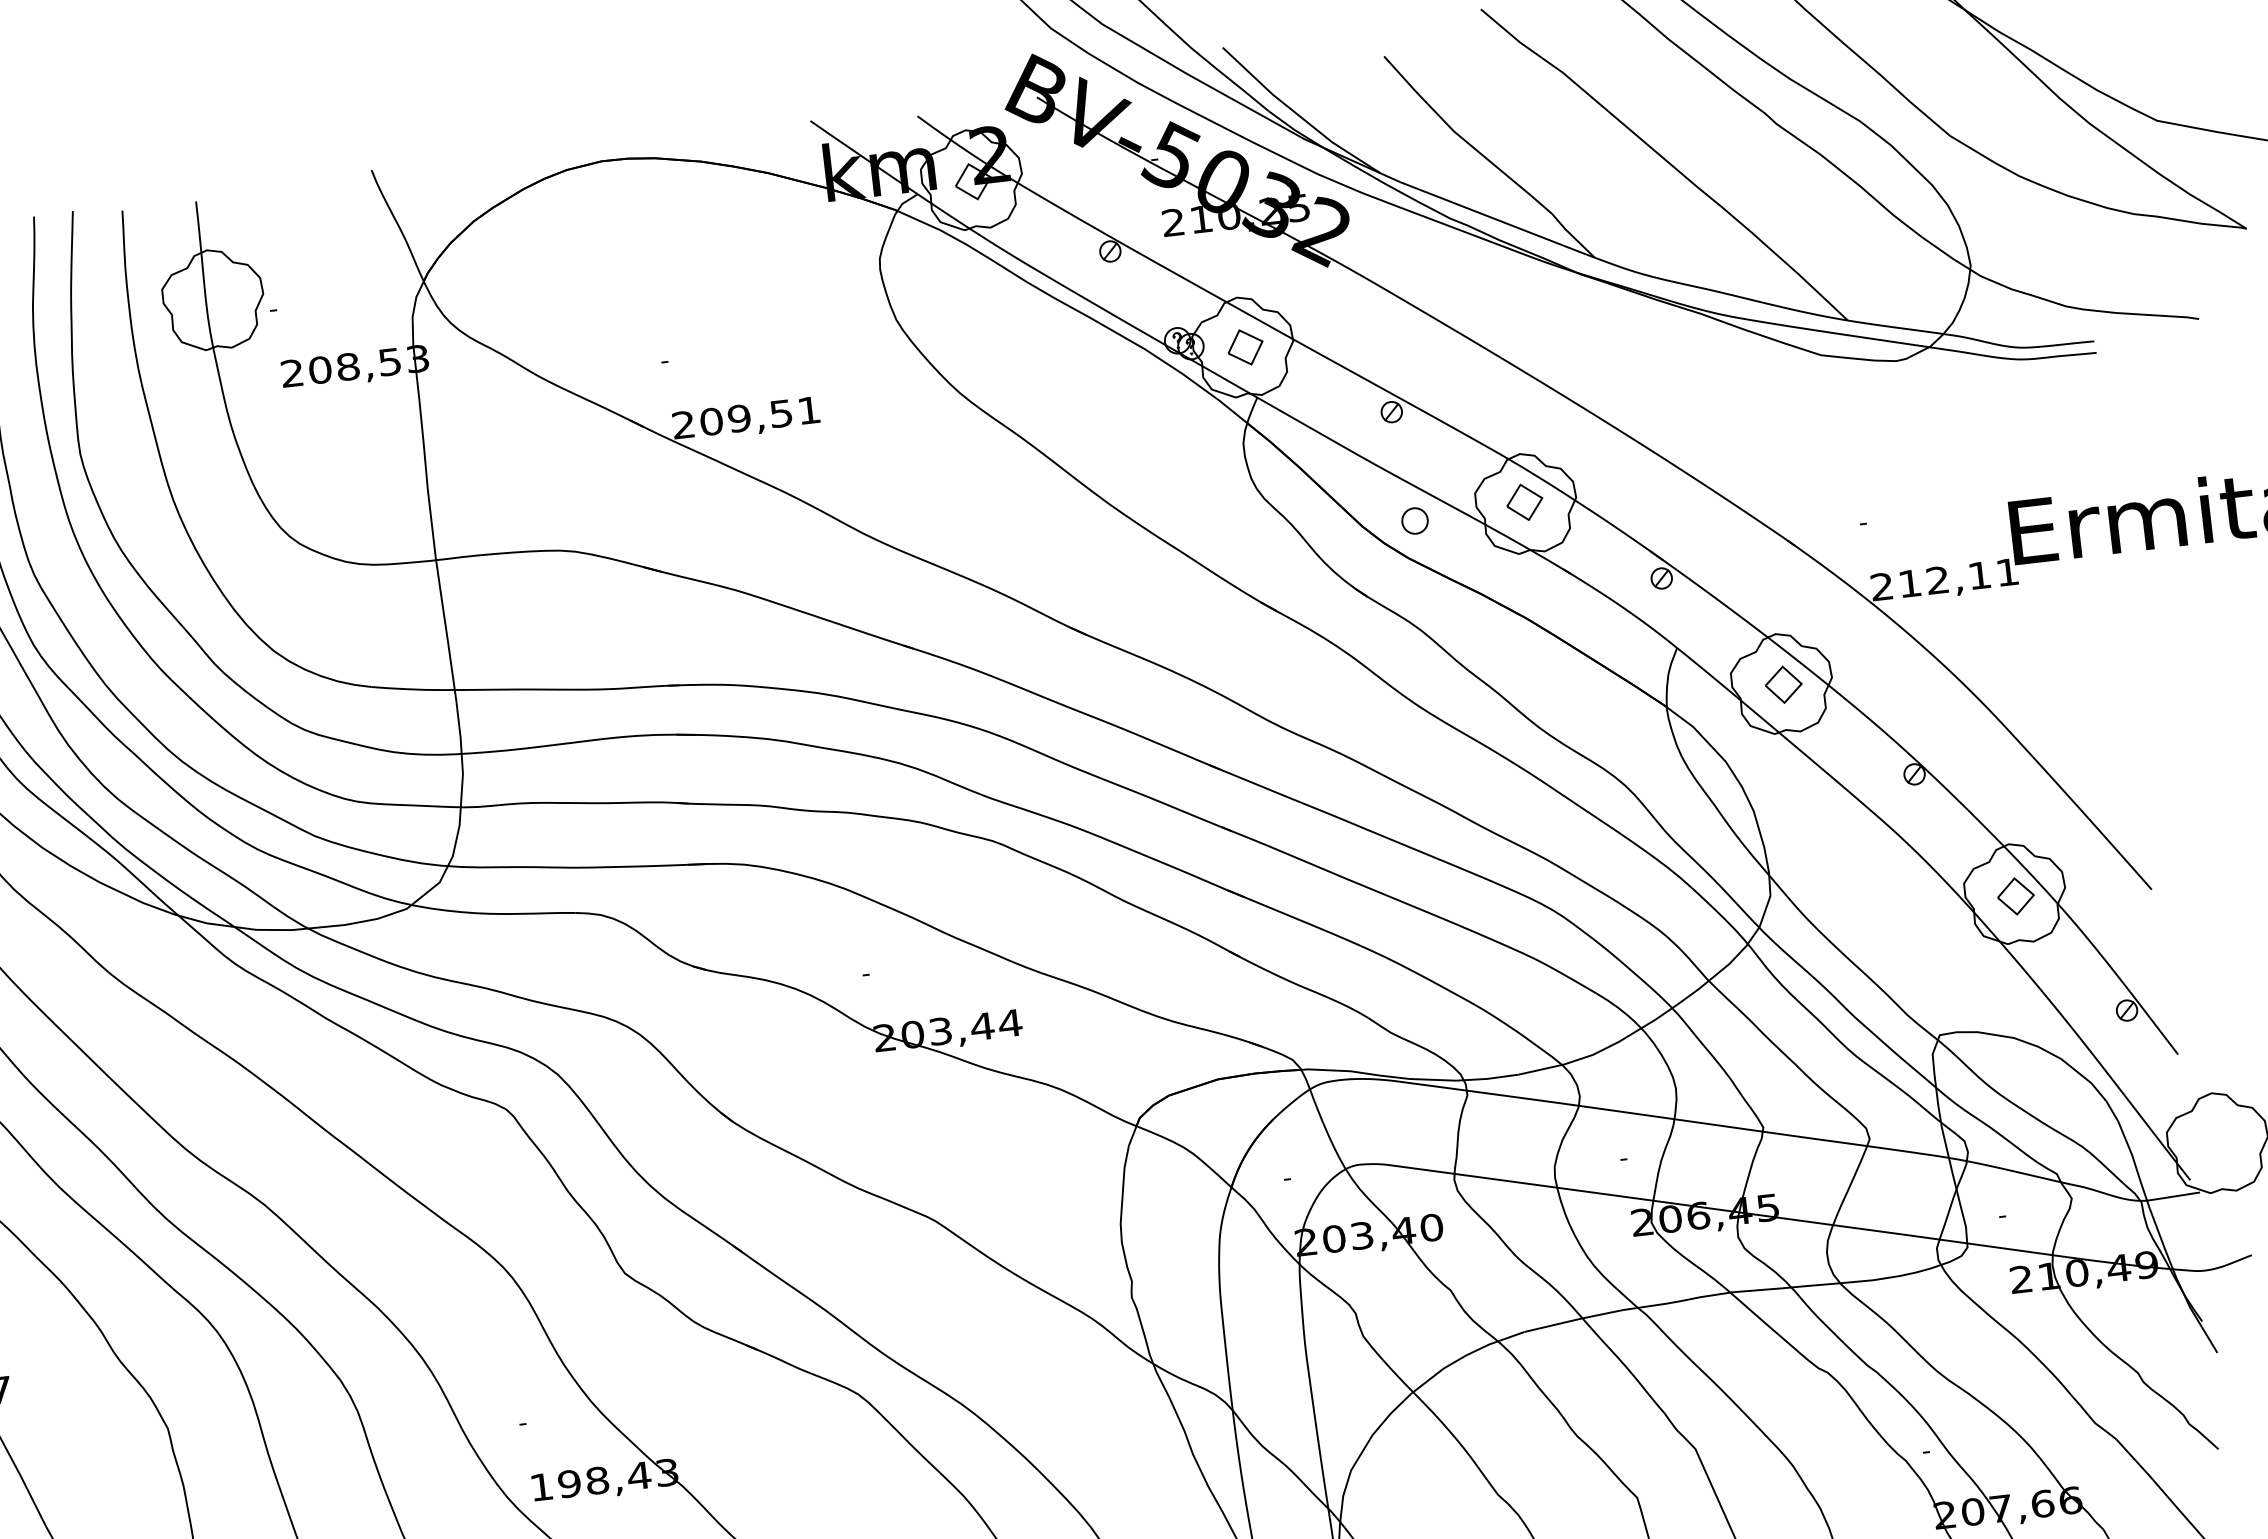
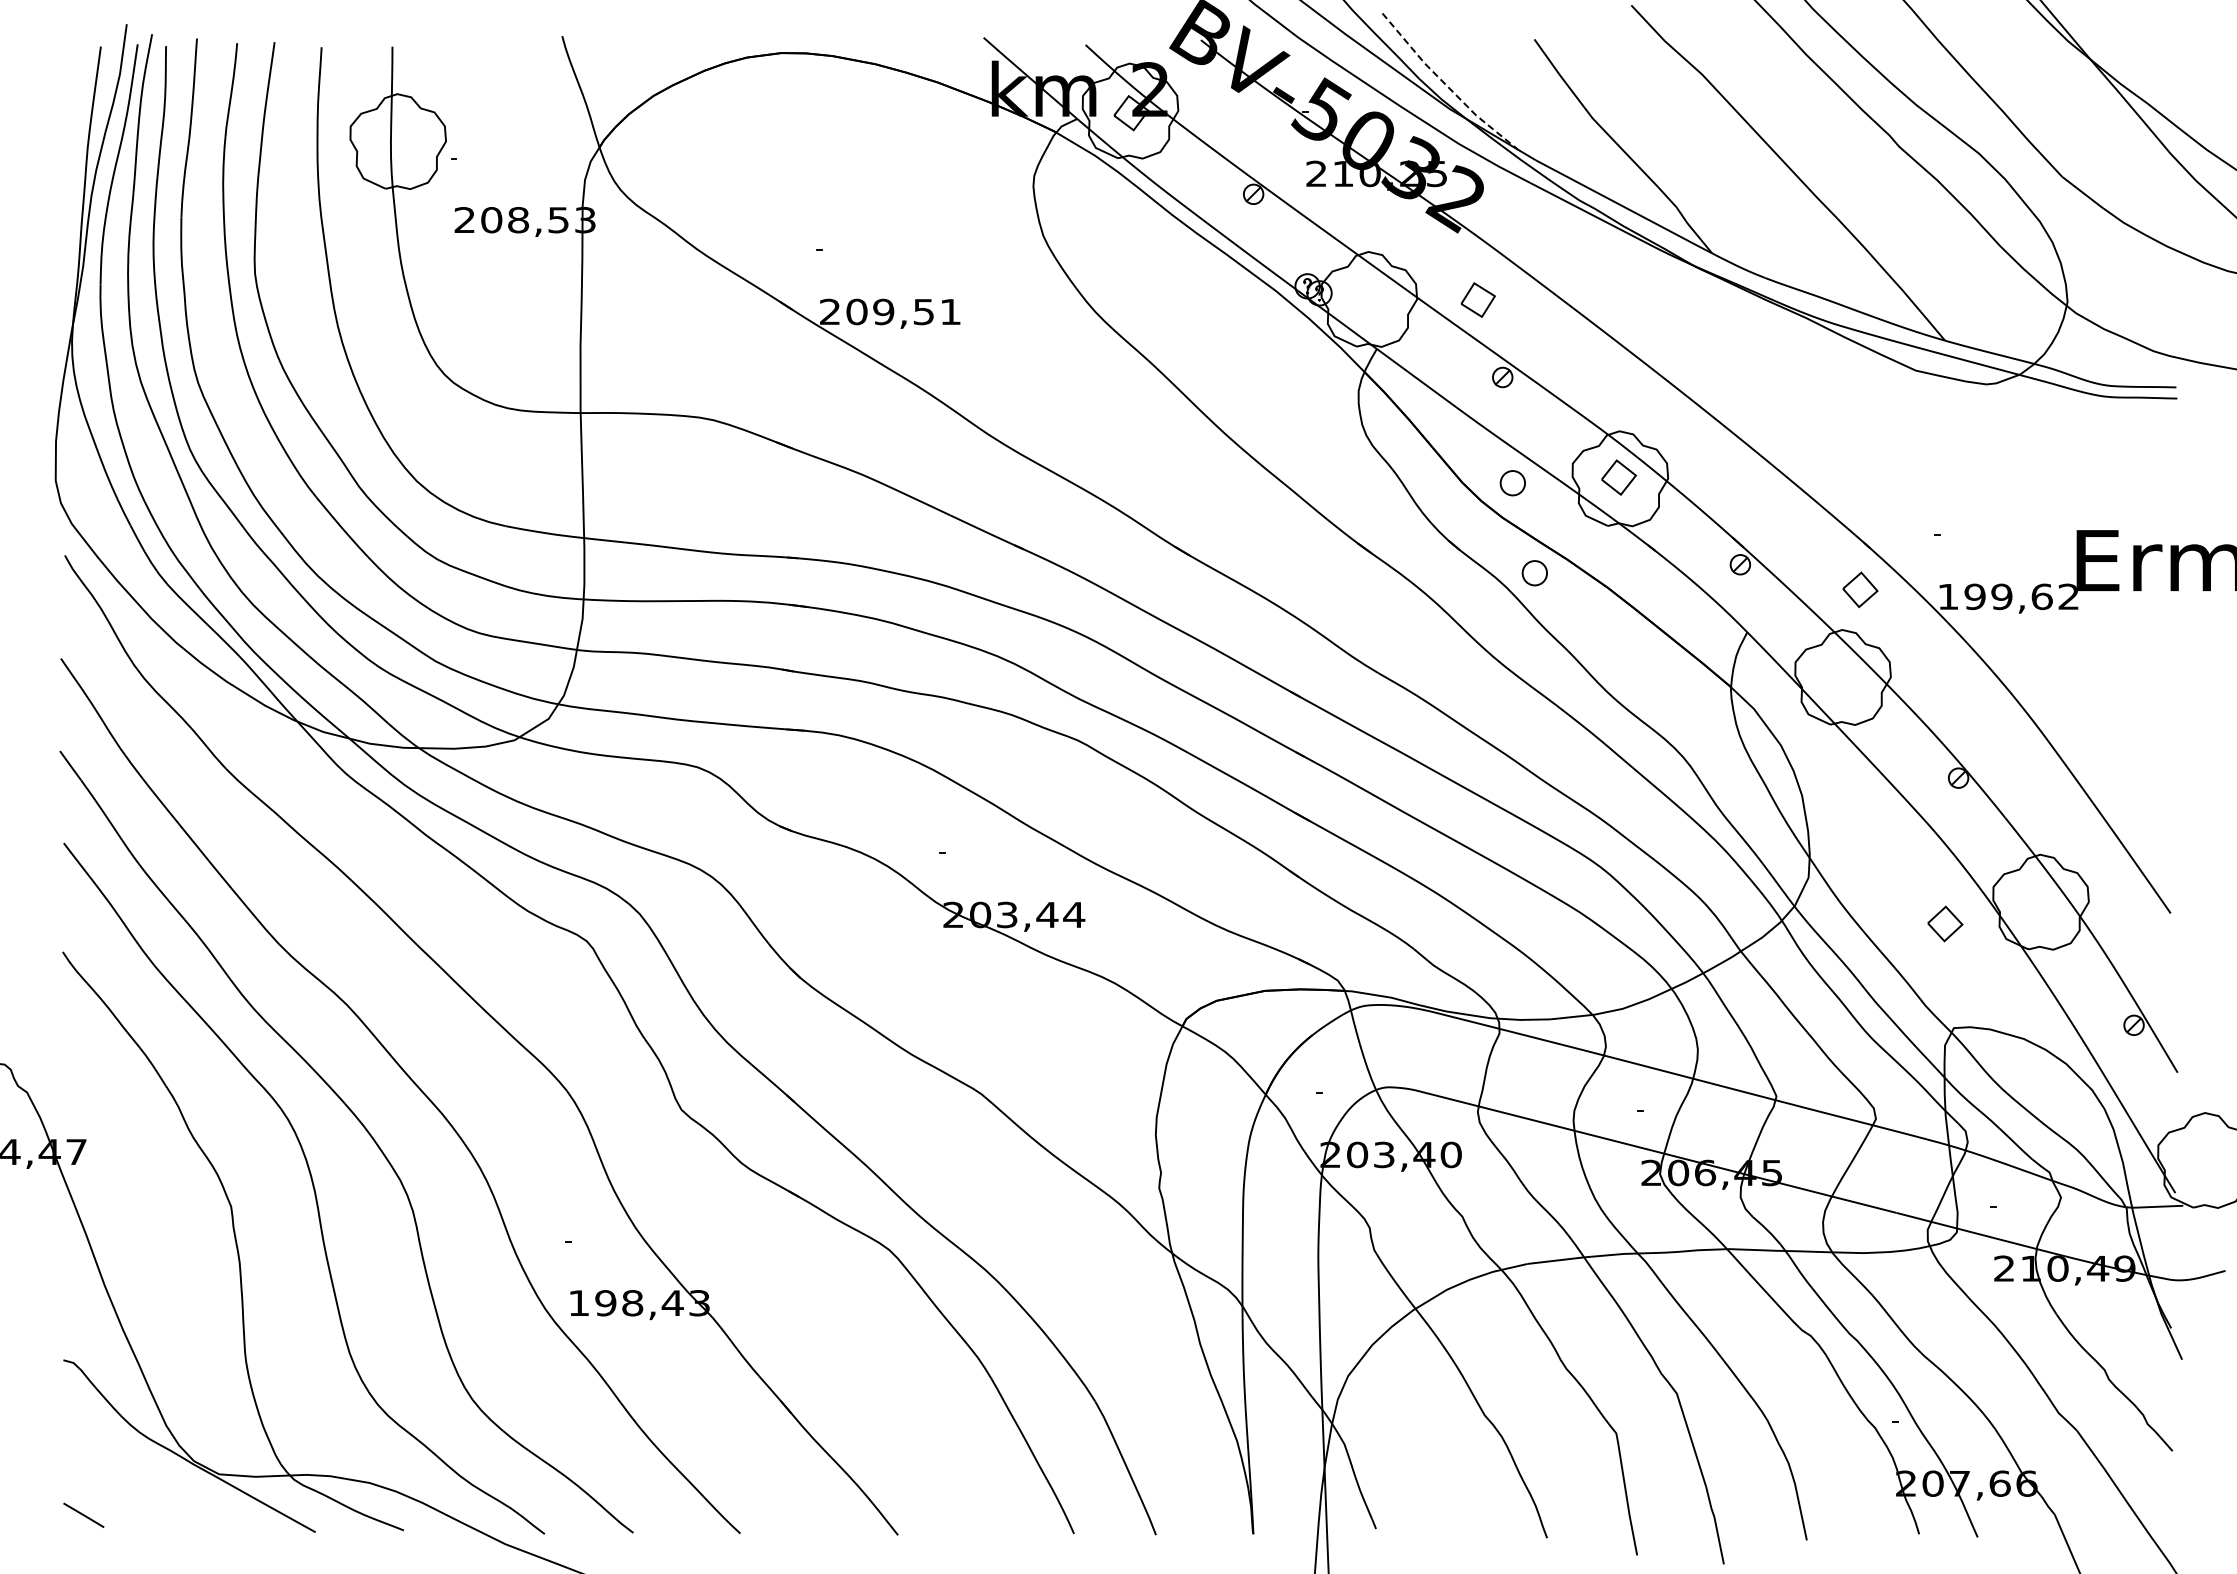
line: (1298, 114) -> (1446, 85), solid -> dashed
part: (1244, 346) -> (1477, 299), moved
text: (1944, 579) -> (2008, 596), 212,11 -> 199,62
part: (1448, 612) -> (1534, 573), added
part: (1783, 684) -> (1860, 589), moved
part: (2016, 895) -> (1945, 923), moved

